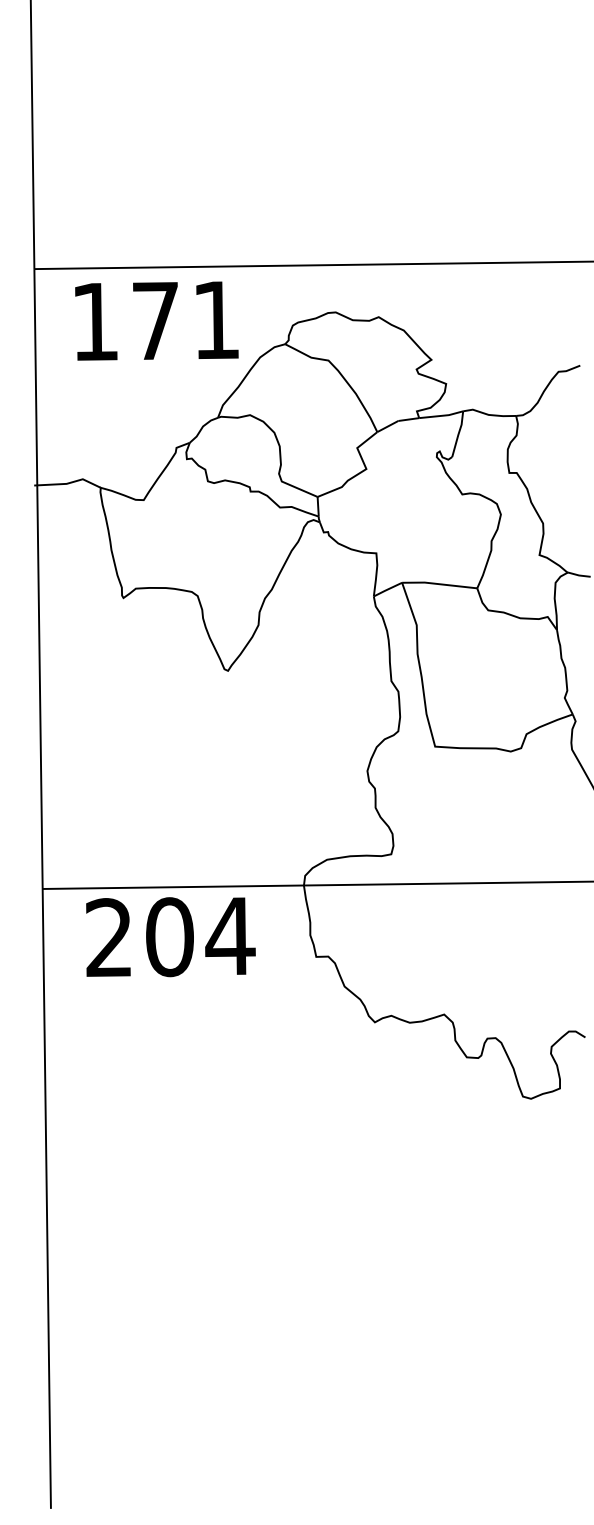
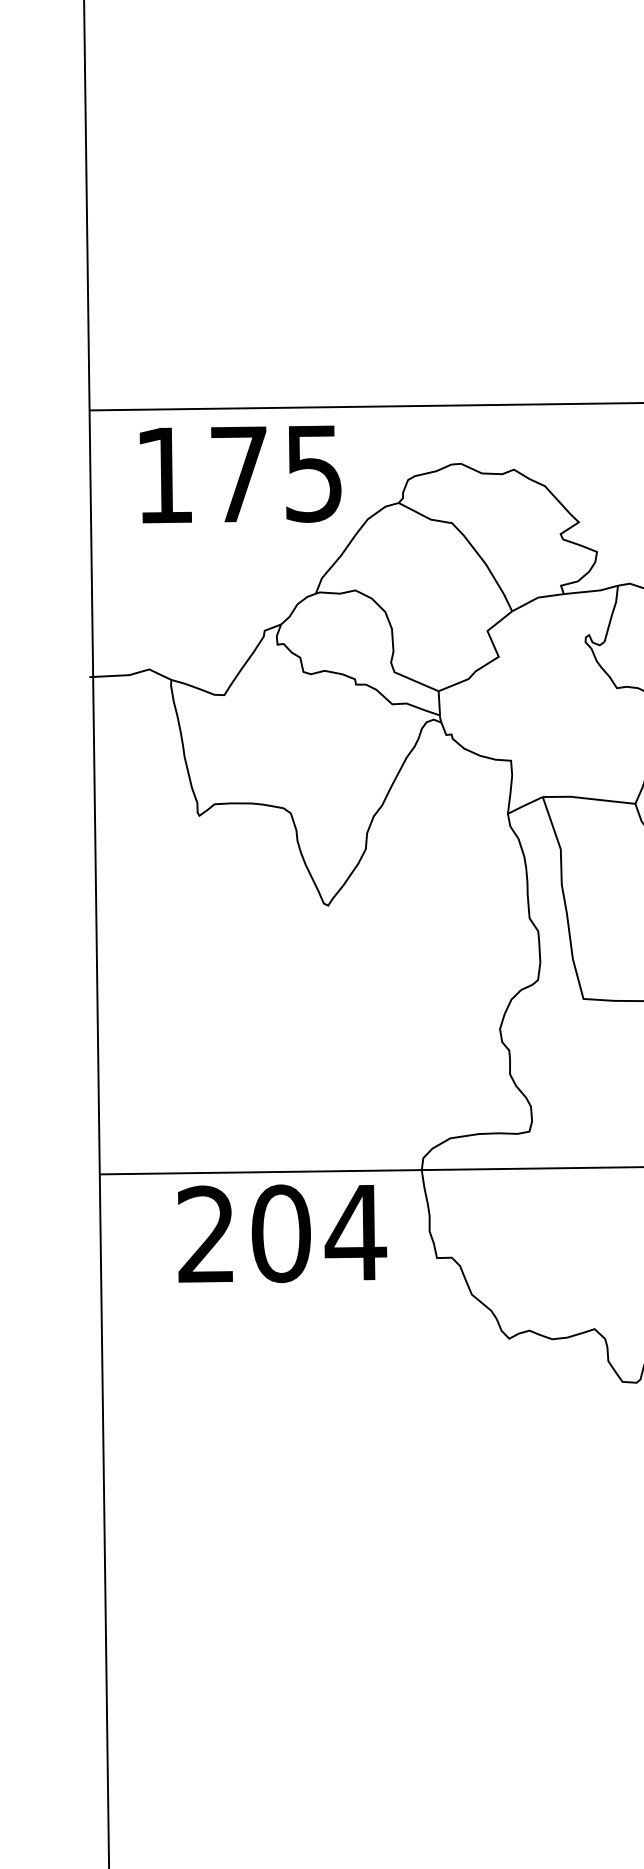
text: (216, 320) -> (314, 473), 171 -> 175
text: (170, 937) -> (281, 1234), moved

